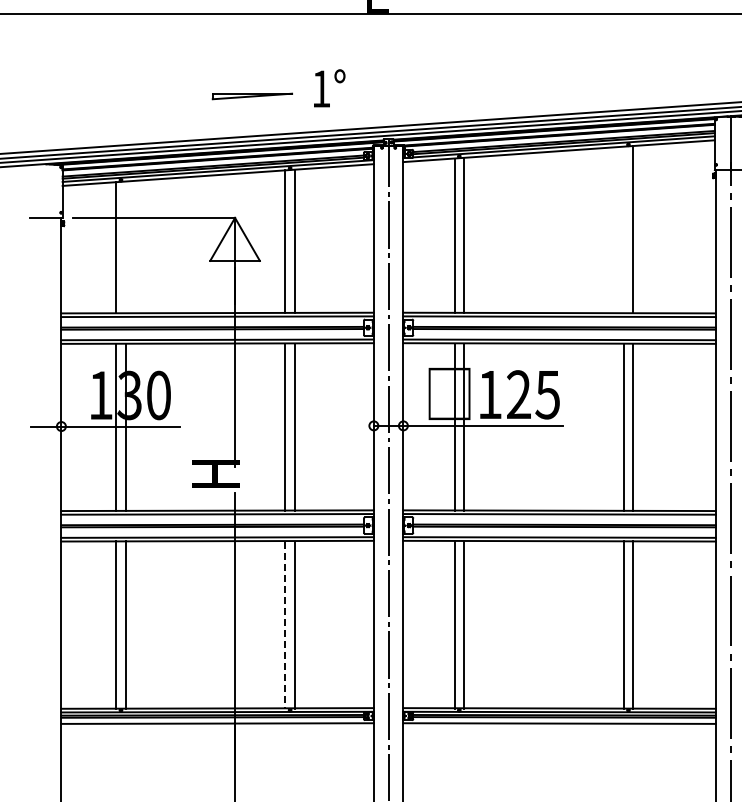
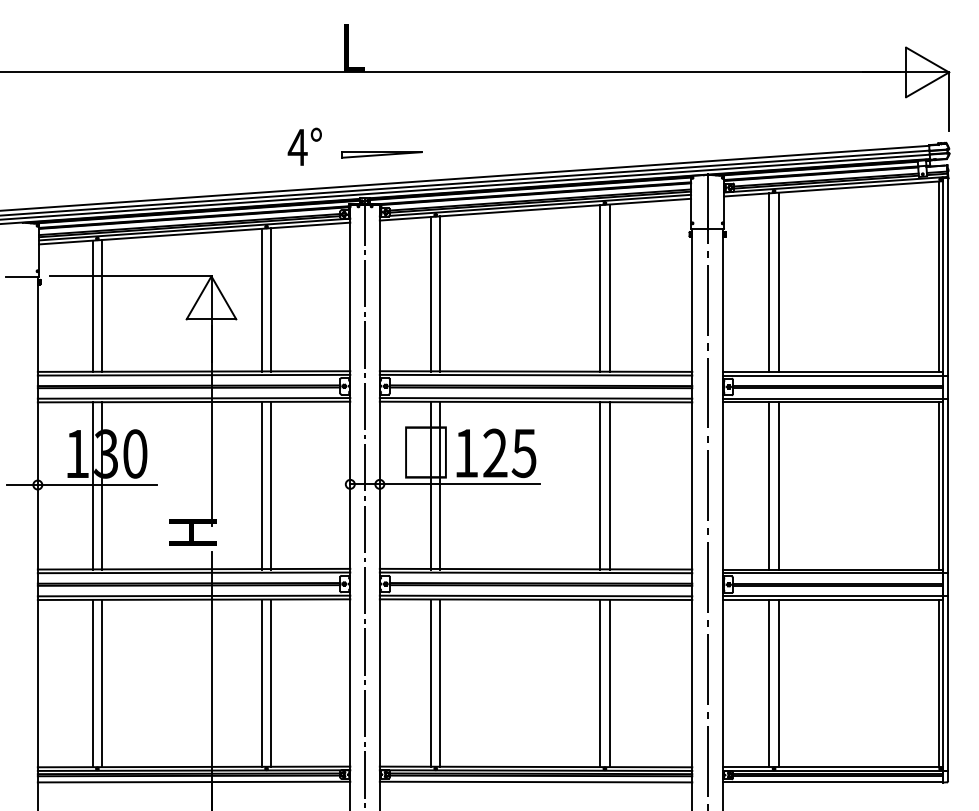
text: (321, 89) -> (297, 147), 1° -> 4°
part: (252, 96) -> (381, 154), moved
line: (624, 230) -> (600, 288), added
line: (126, 247) -> (102, 305), added
line: (285, 625) -> (261, 683), dashed -> solid

